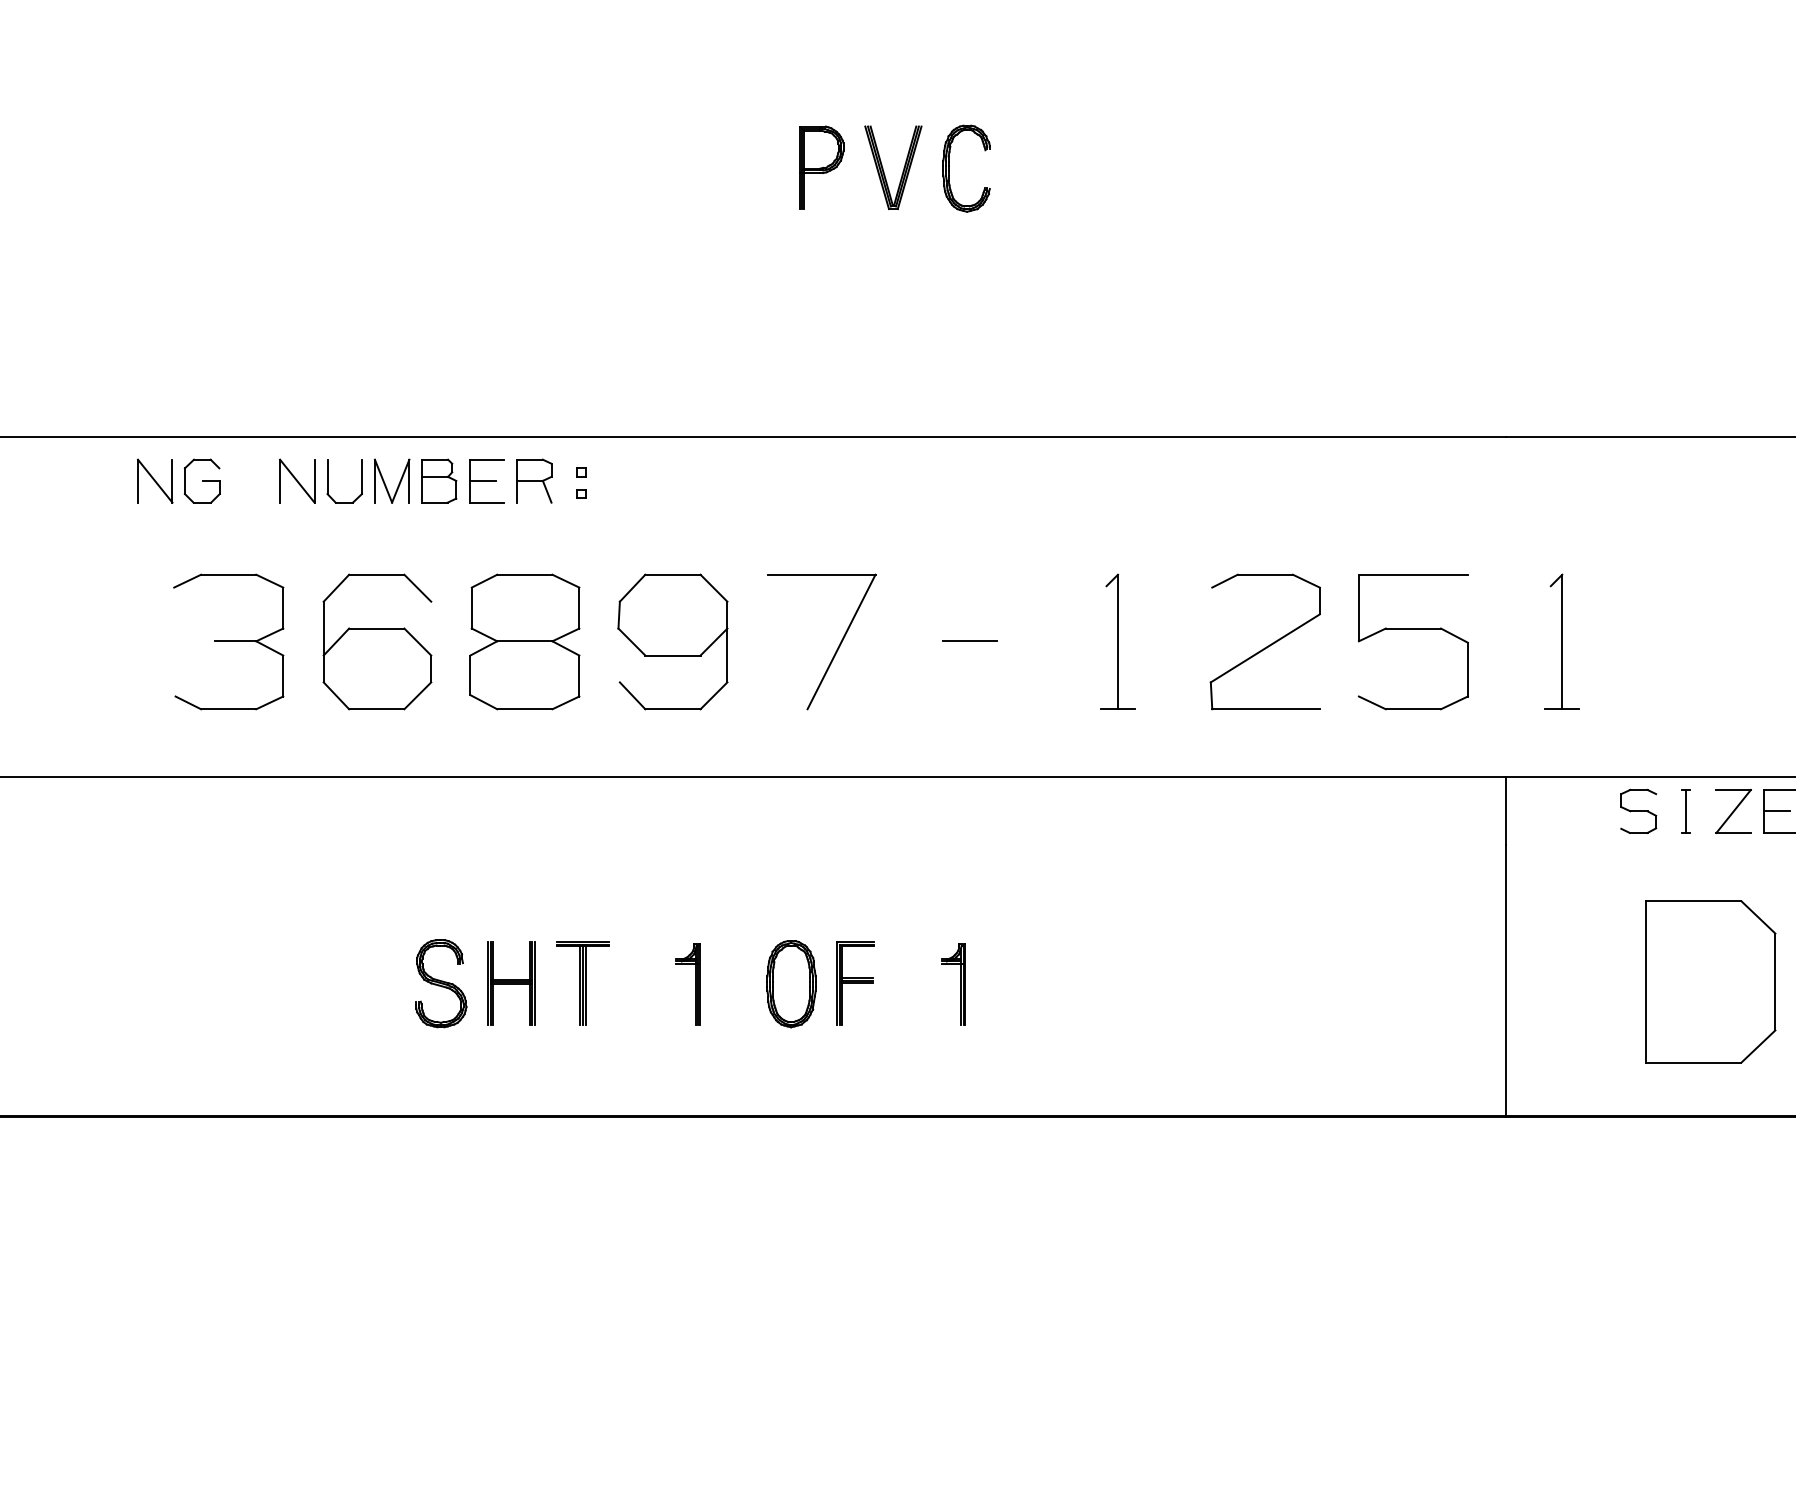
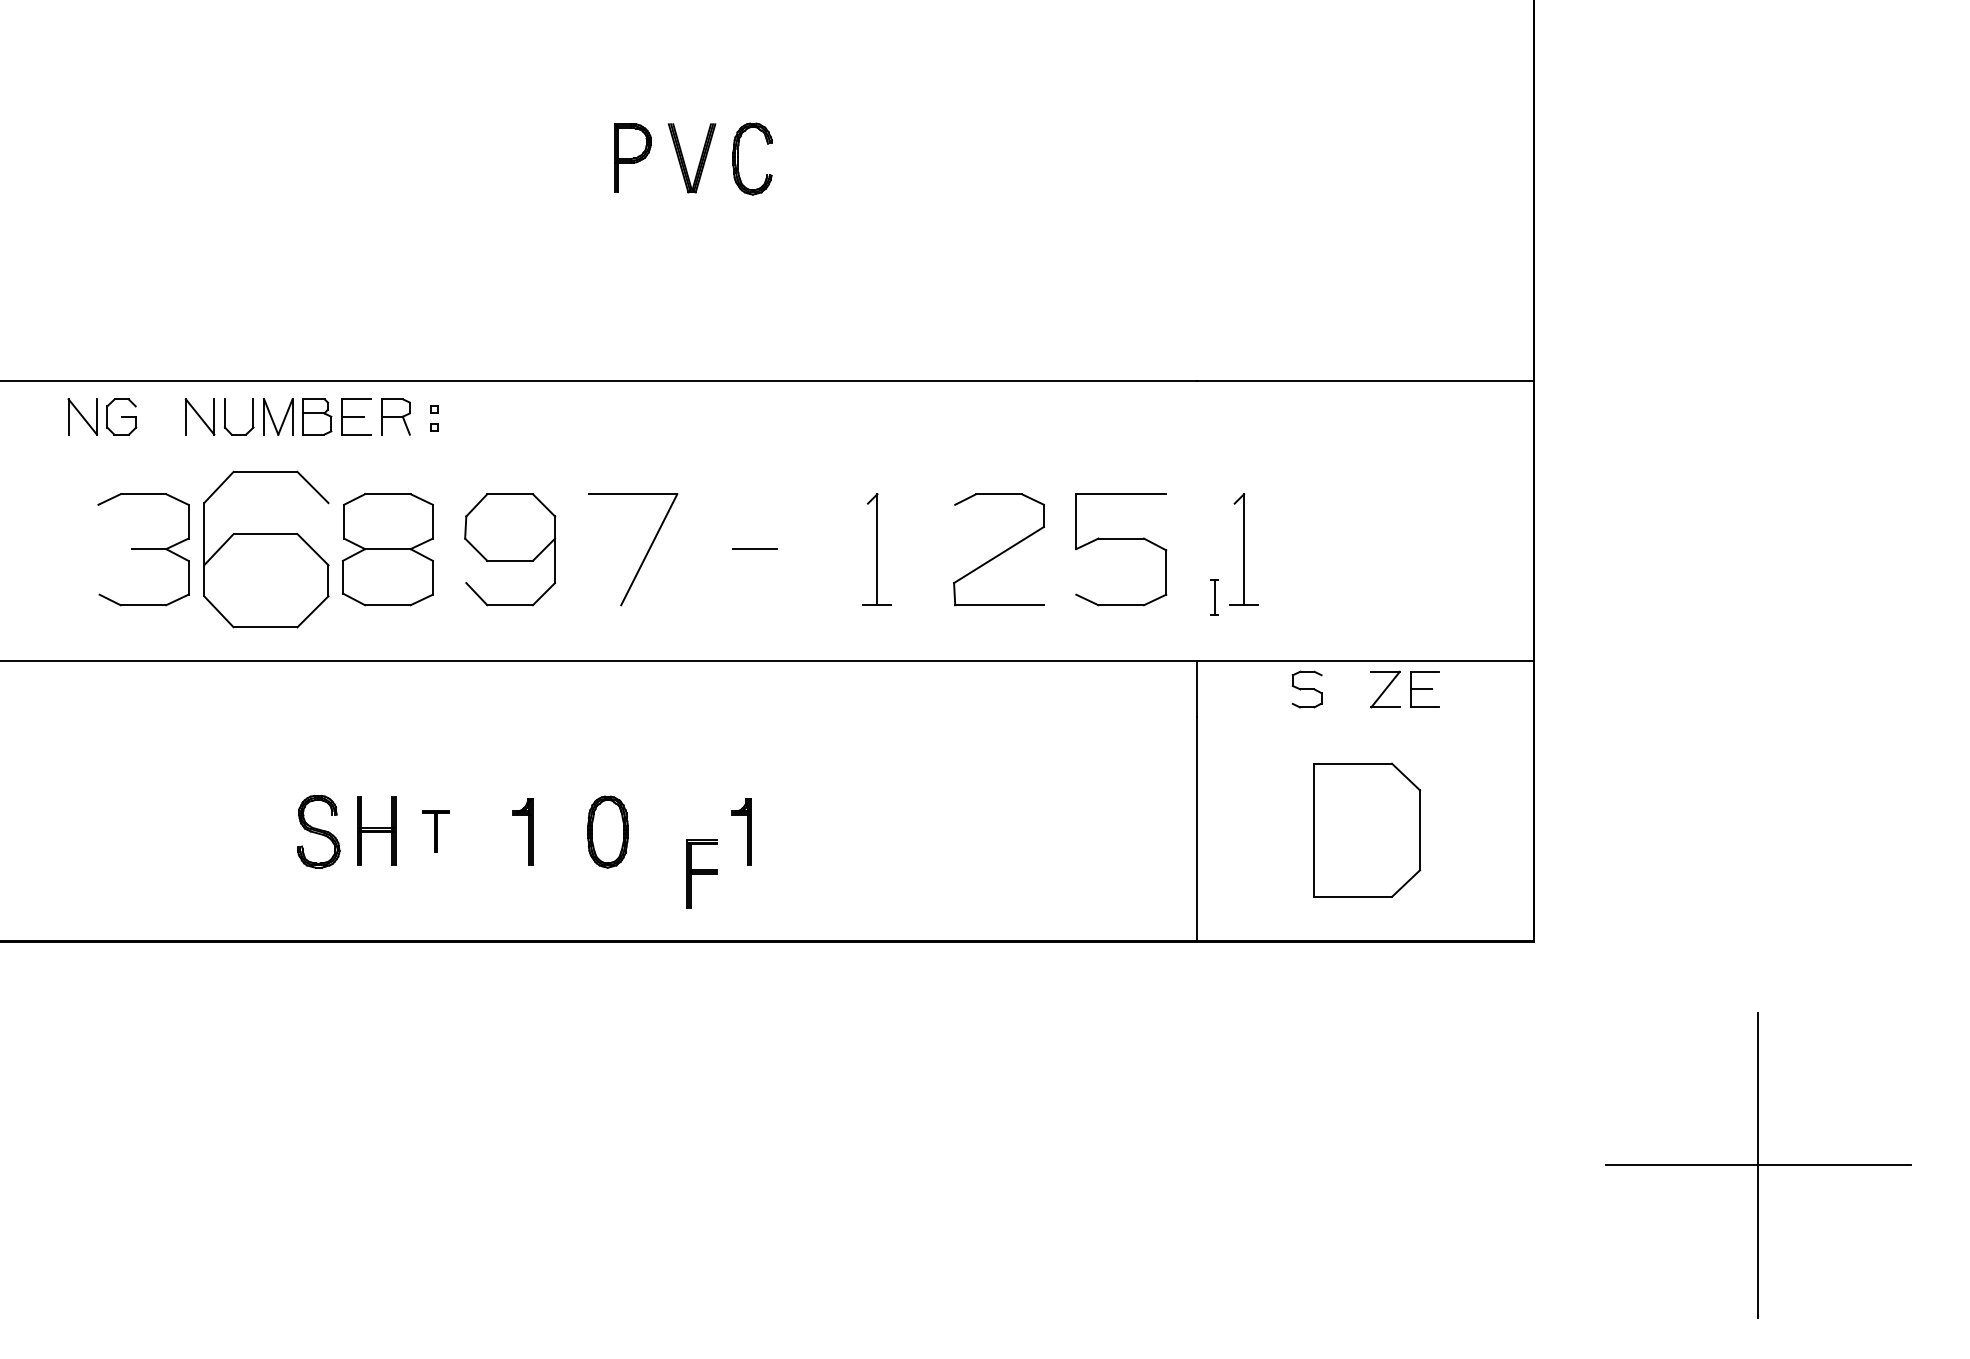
part: (376, 641) -> (265, 549), size x1.4
part: (1686, 811) -> (1214, 597), moved
part: (582, 982) -> (435, 830), size x0.6
part: (855, 982) -> (701, 873), moved

